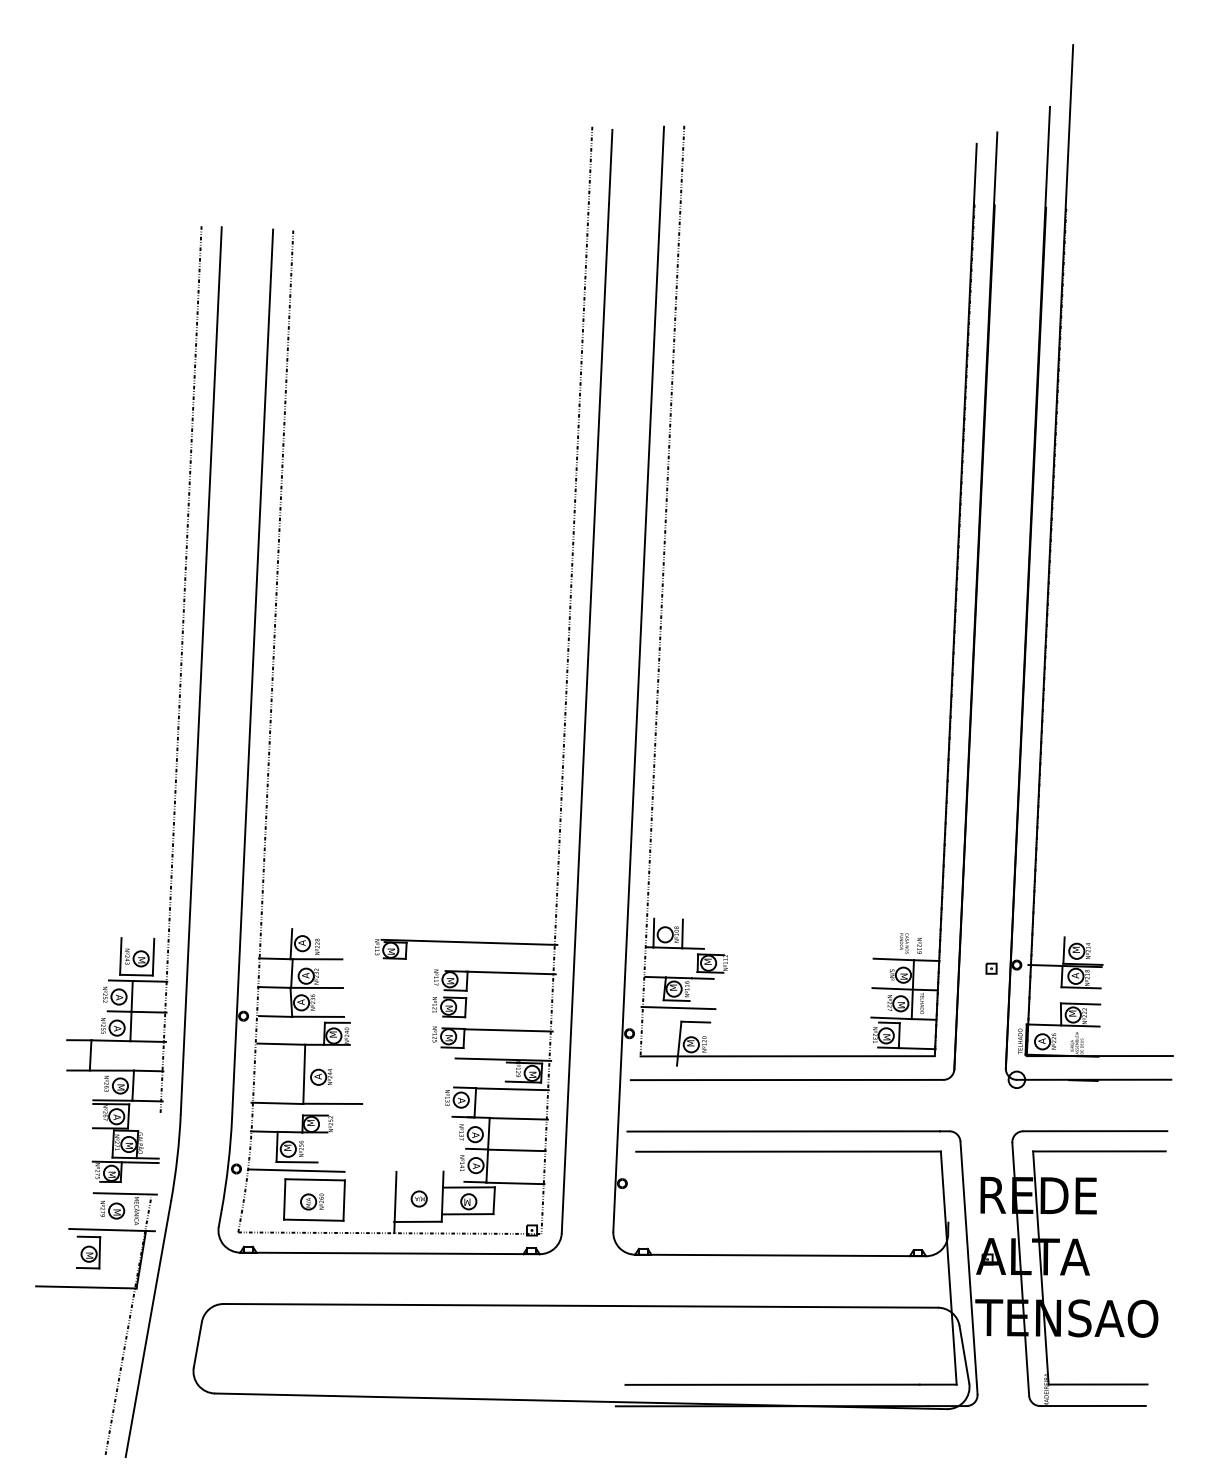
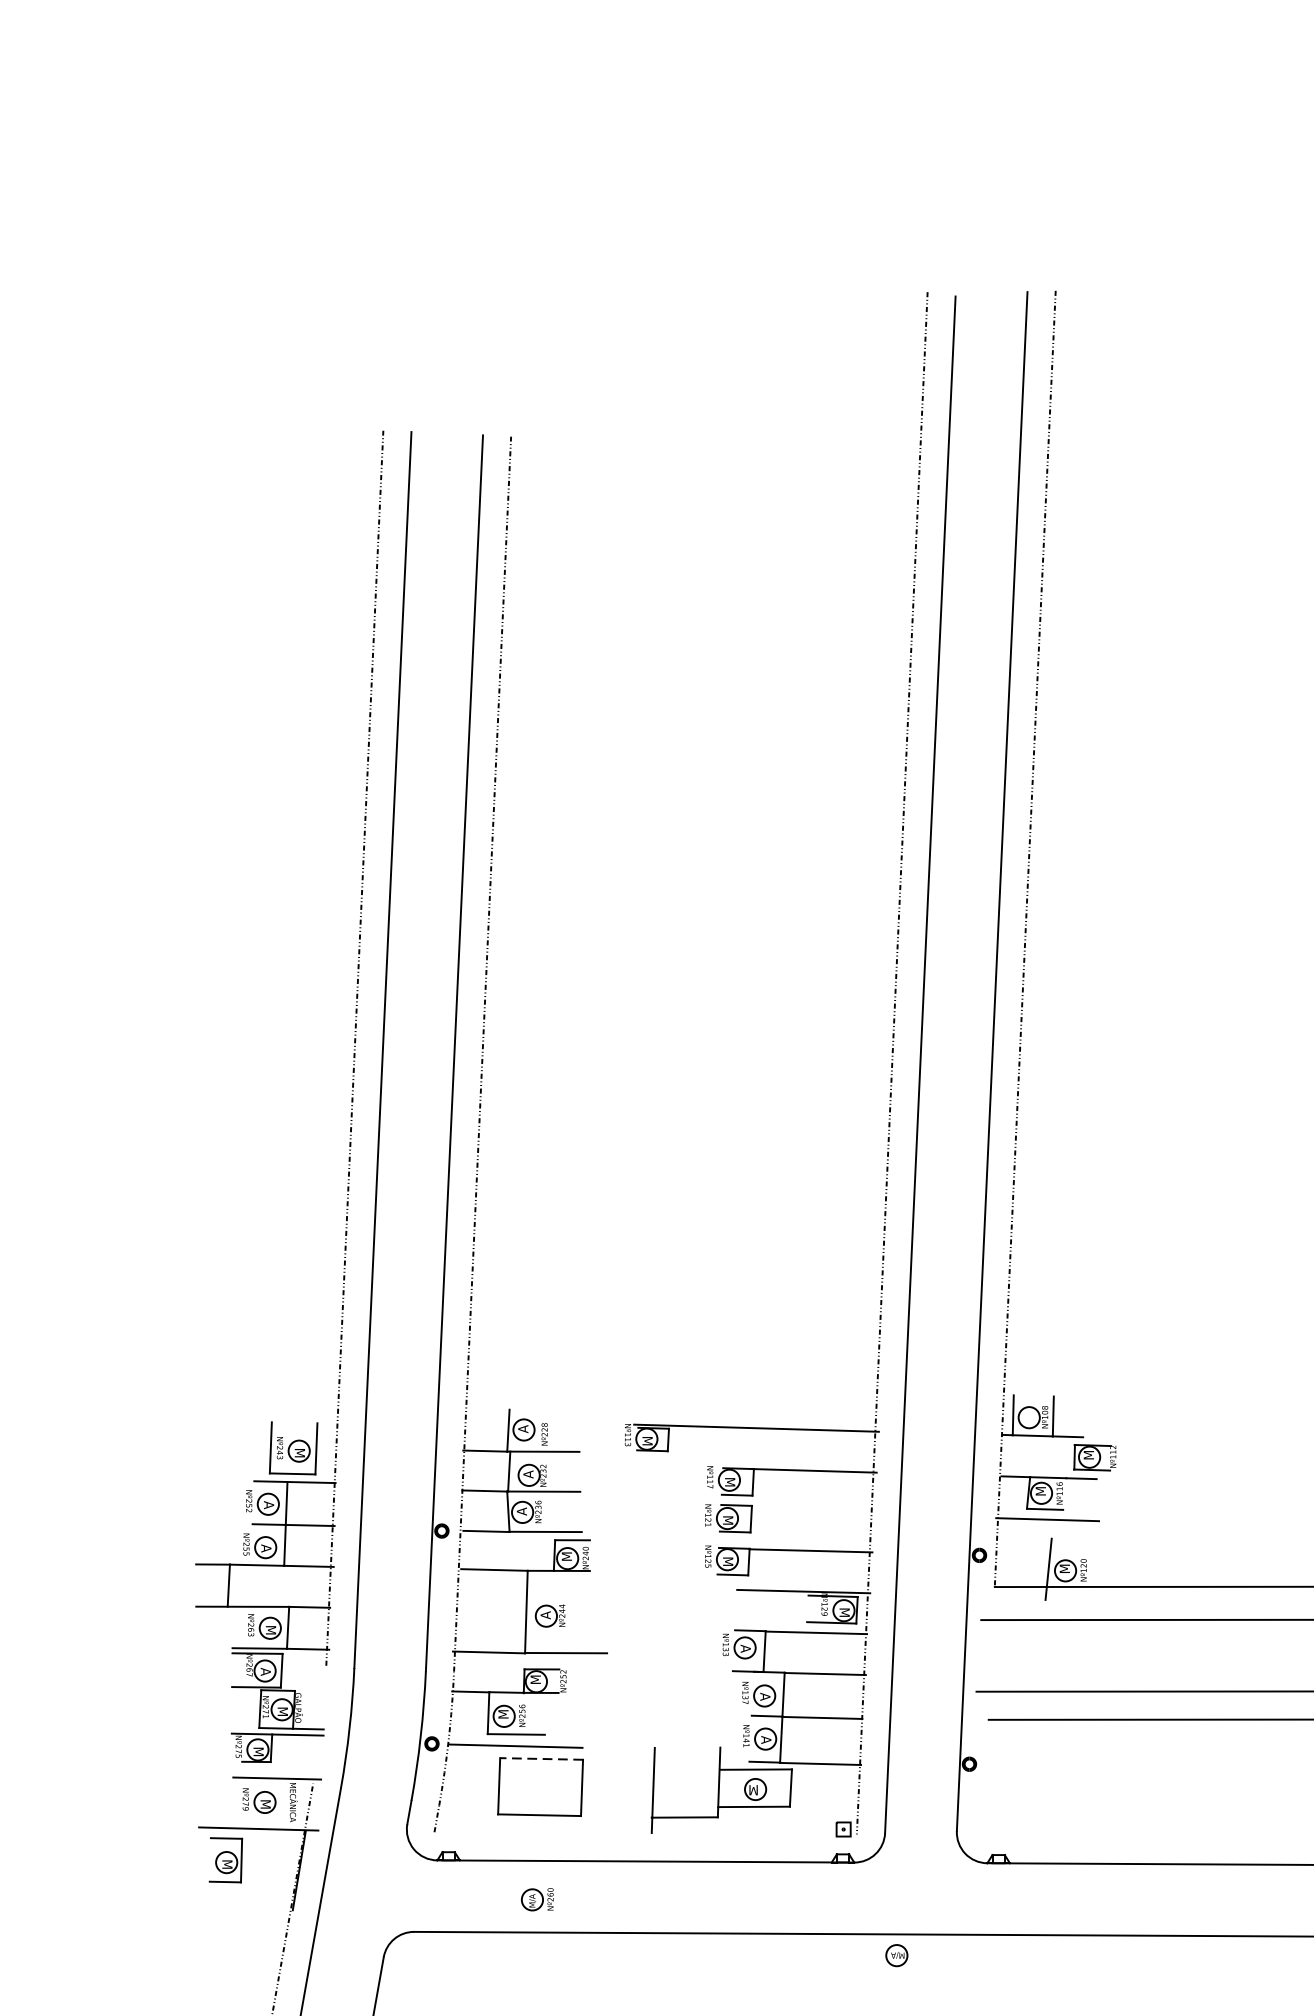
line: (695, 1021) -> (1071, 1538), removed
line: (315, 1179) -> (542, 1758), solid -> dashed
part: (418, 1198) -> (895, 1954), moved
part: (311, 1201) -> (536, 1899), moved
line: (389, 1233) -> (645, 1833), removed
line: (86, 1287) -> (223, 1908), removed

